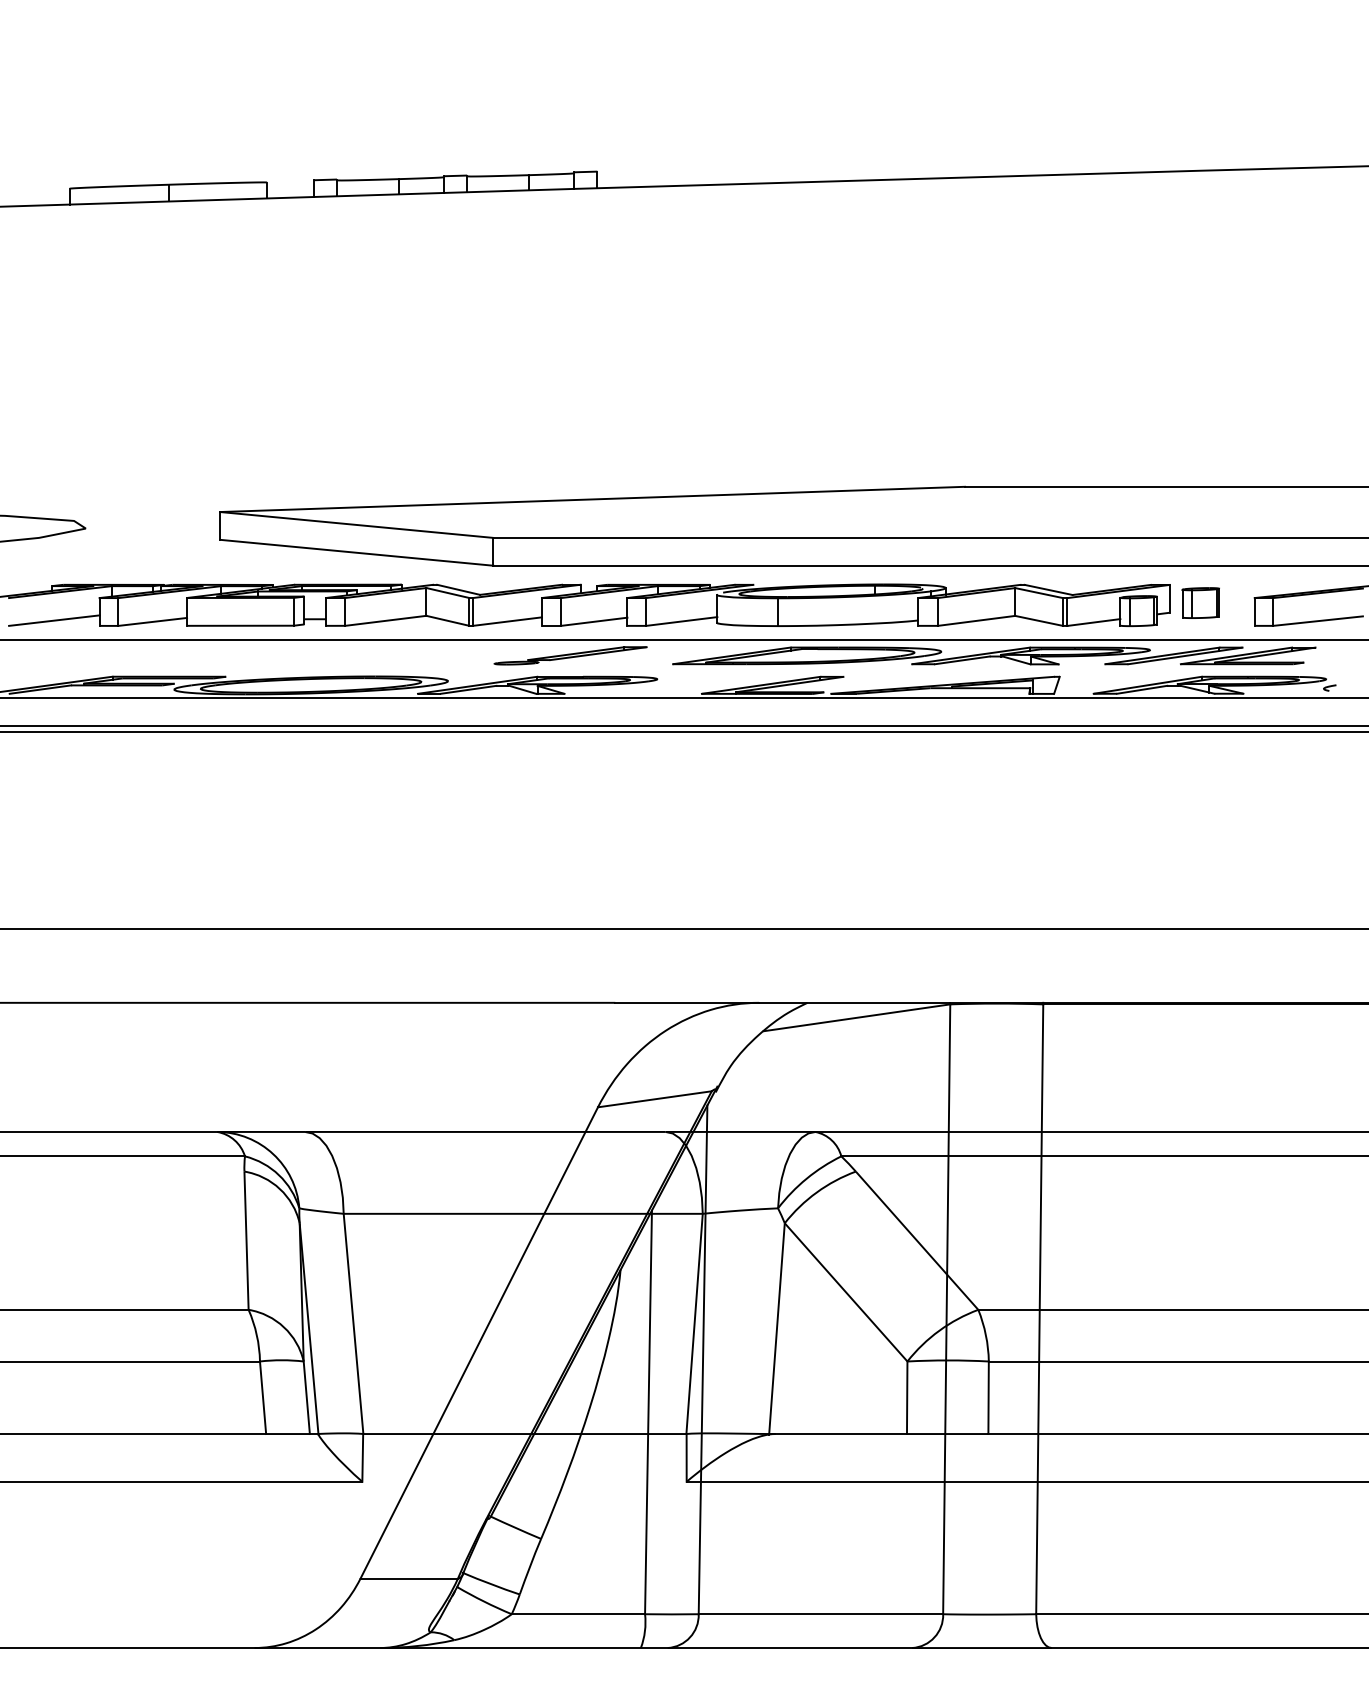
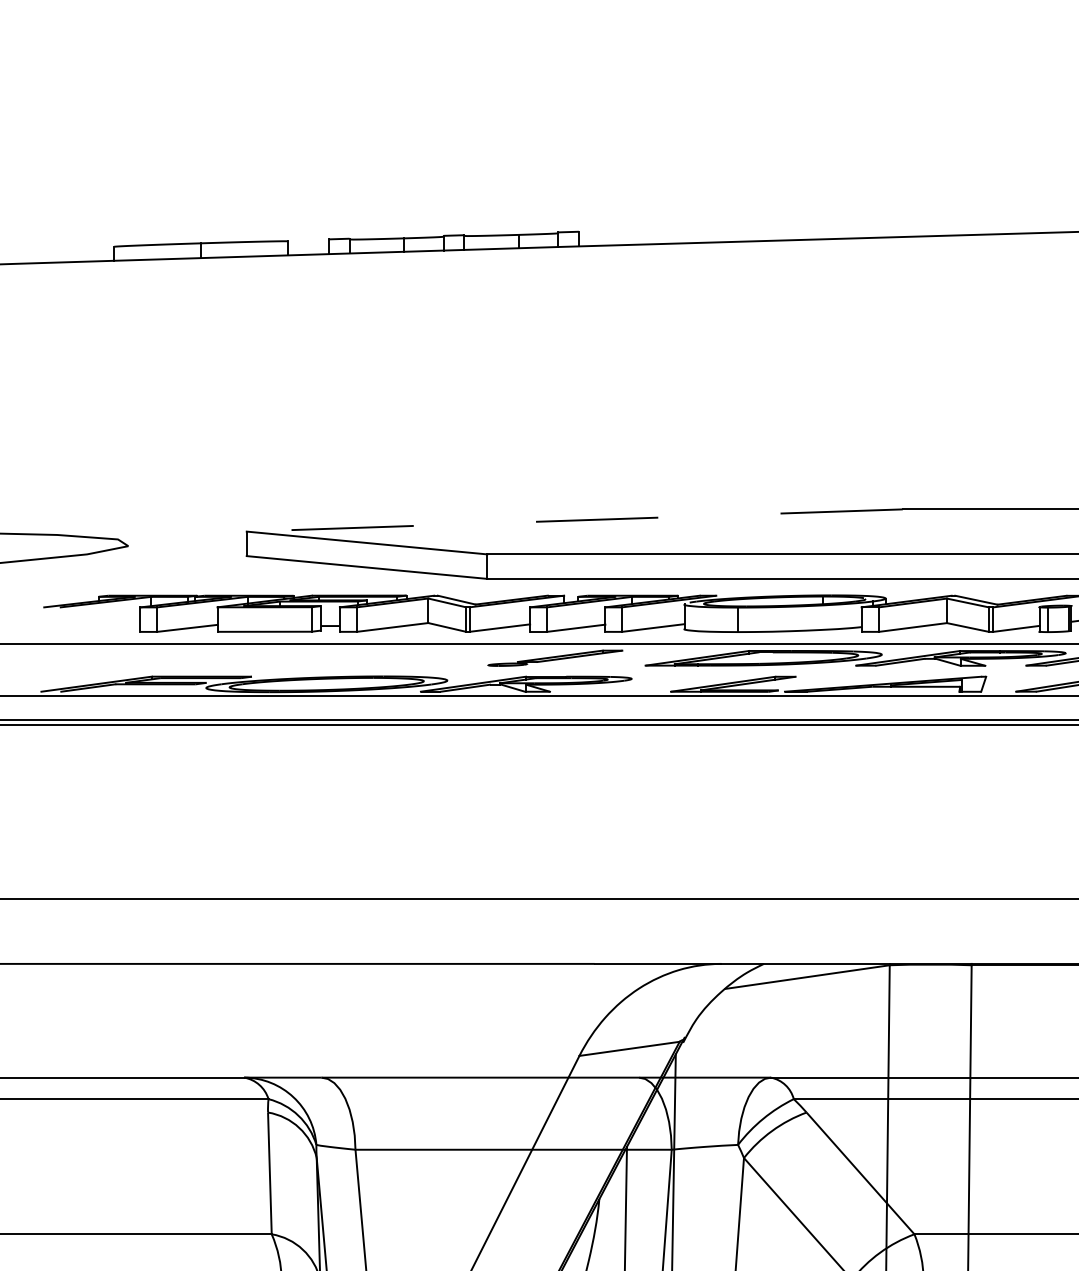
line: (592, 499) -> (574, 520), solid -> dashed
line: (54, 620) -> (100, 627), removed

